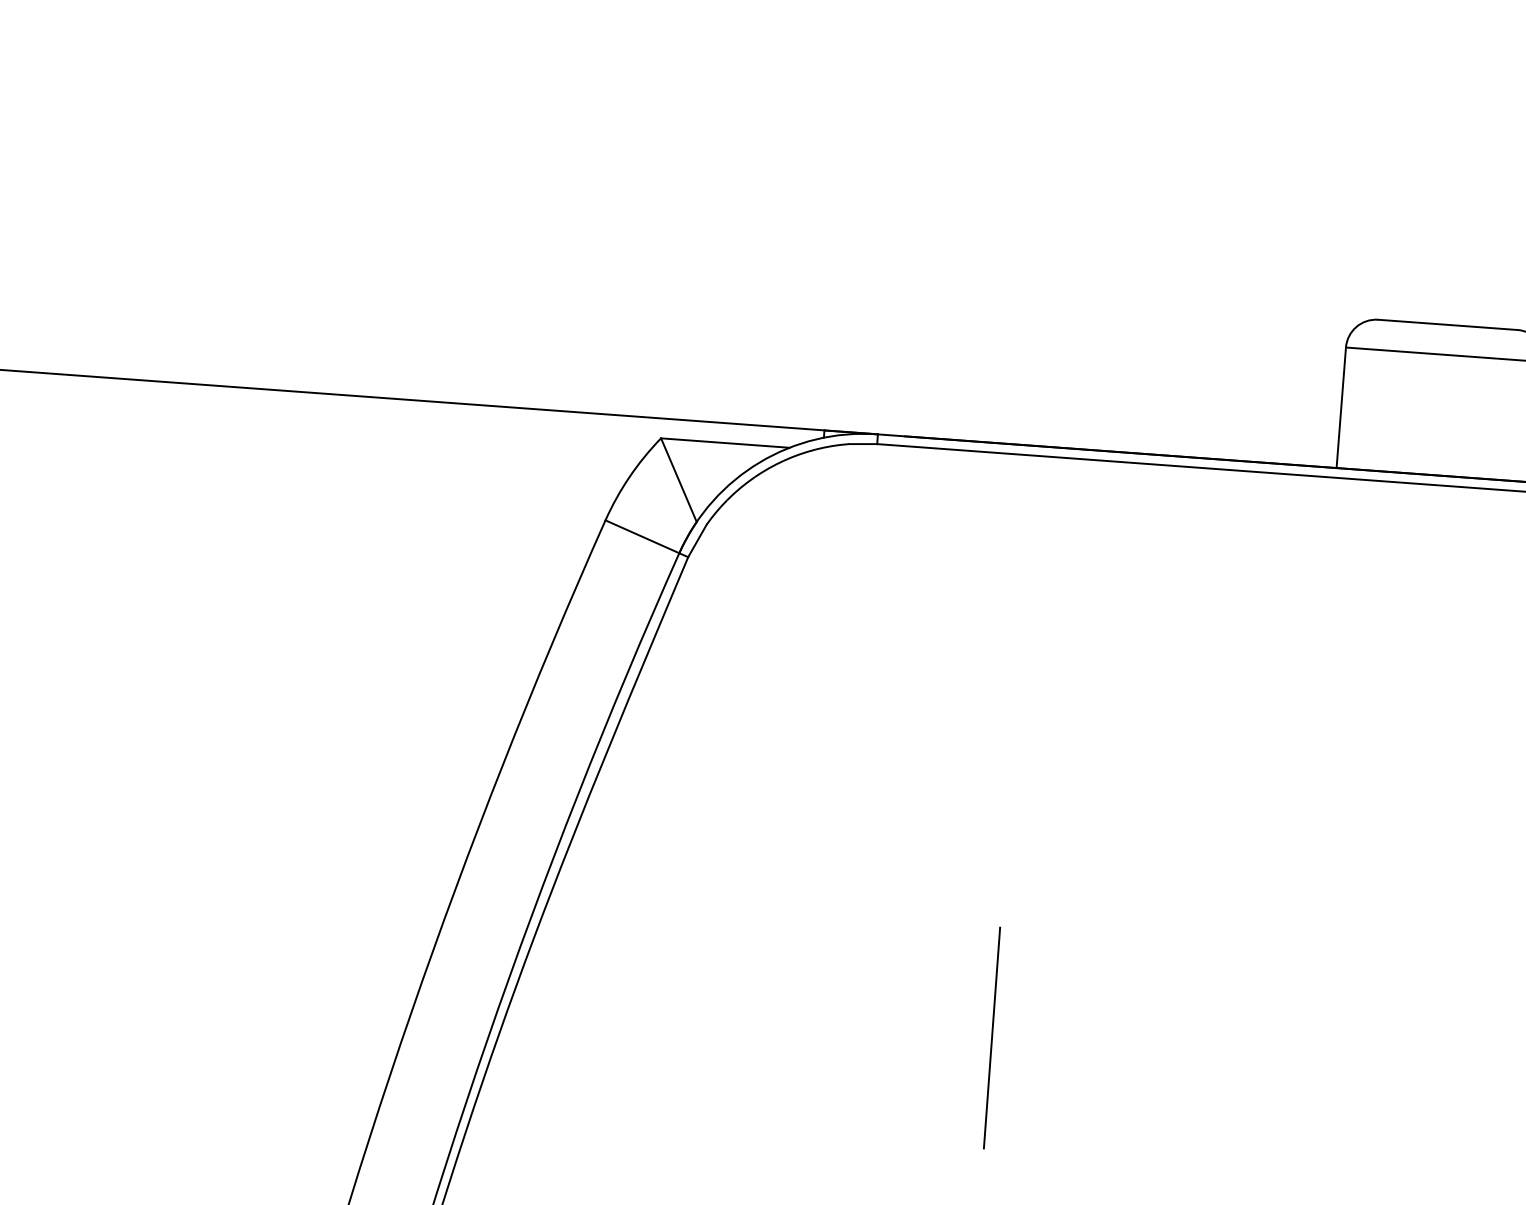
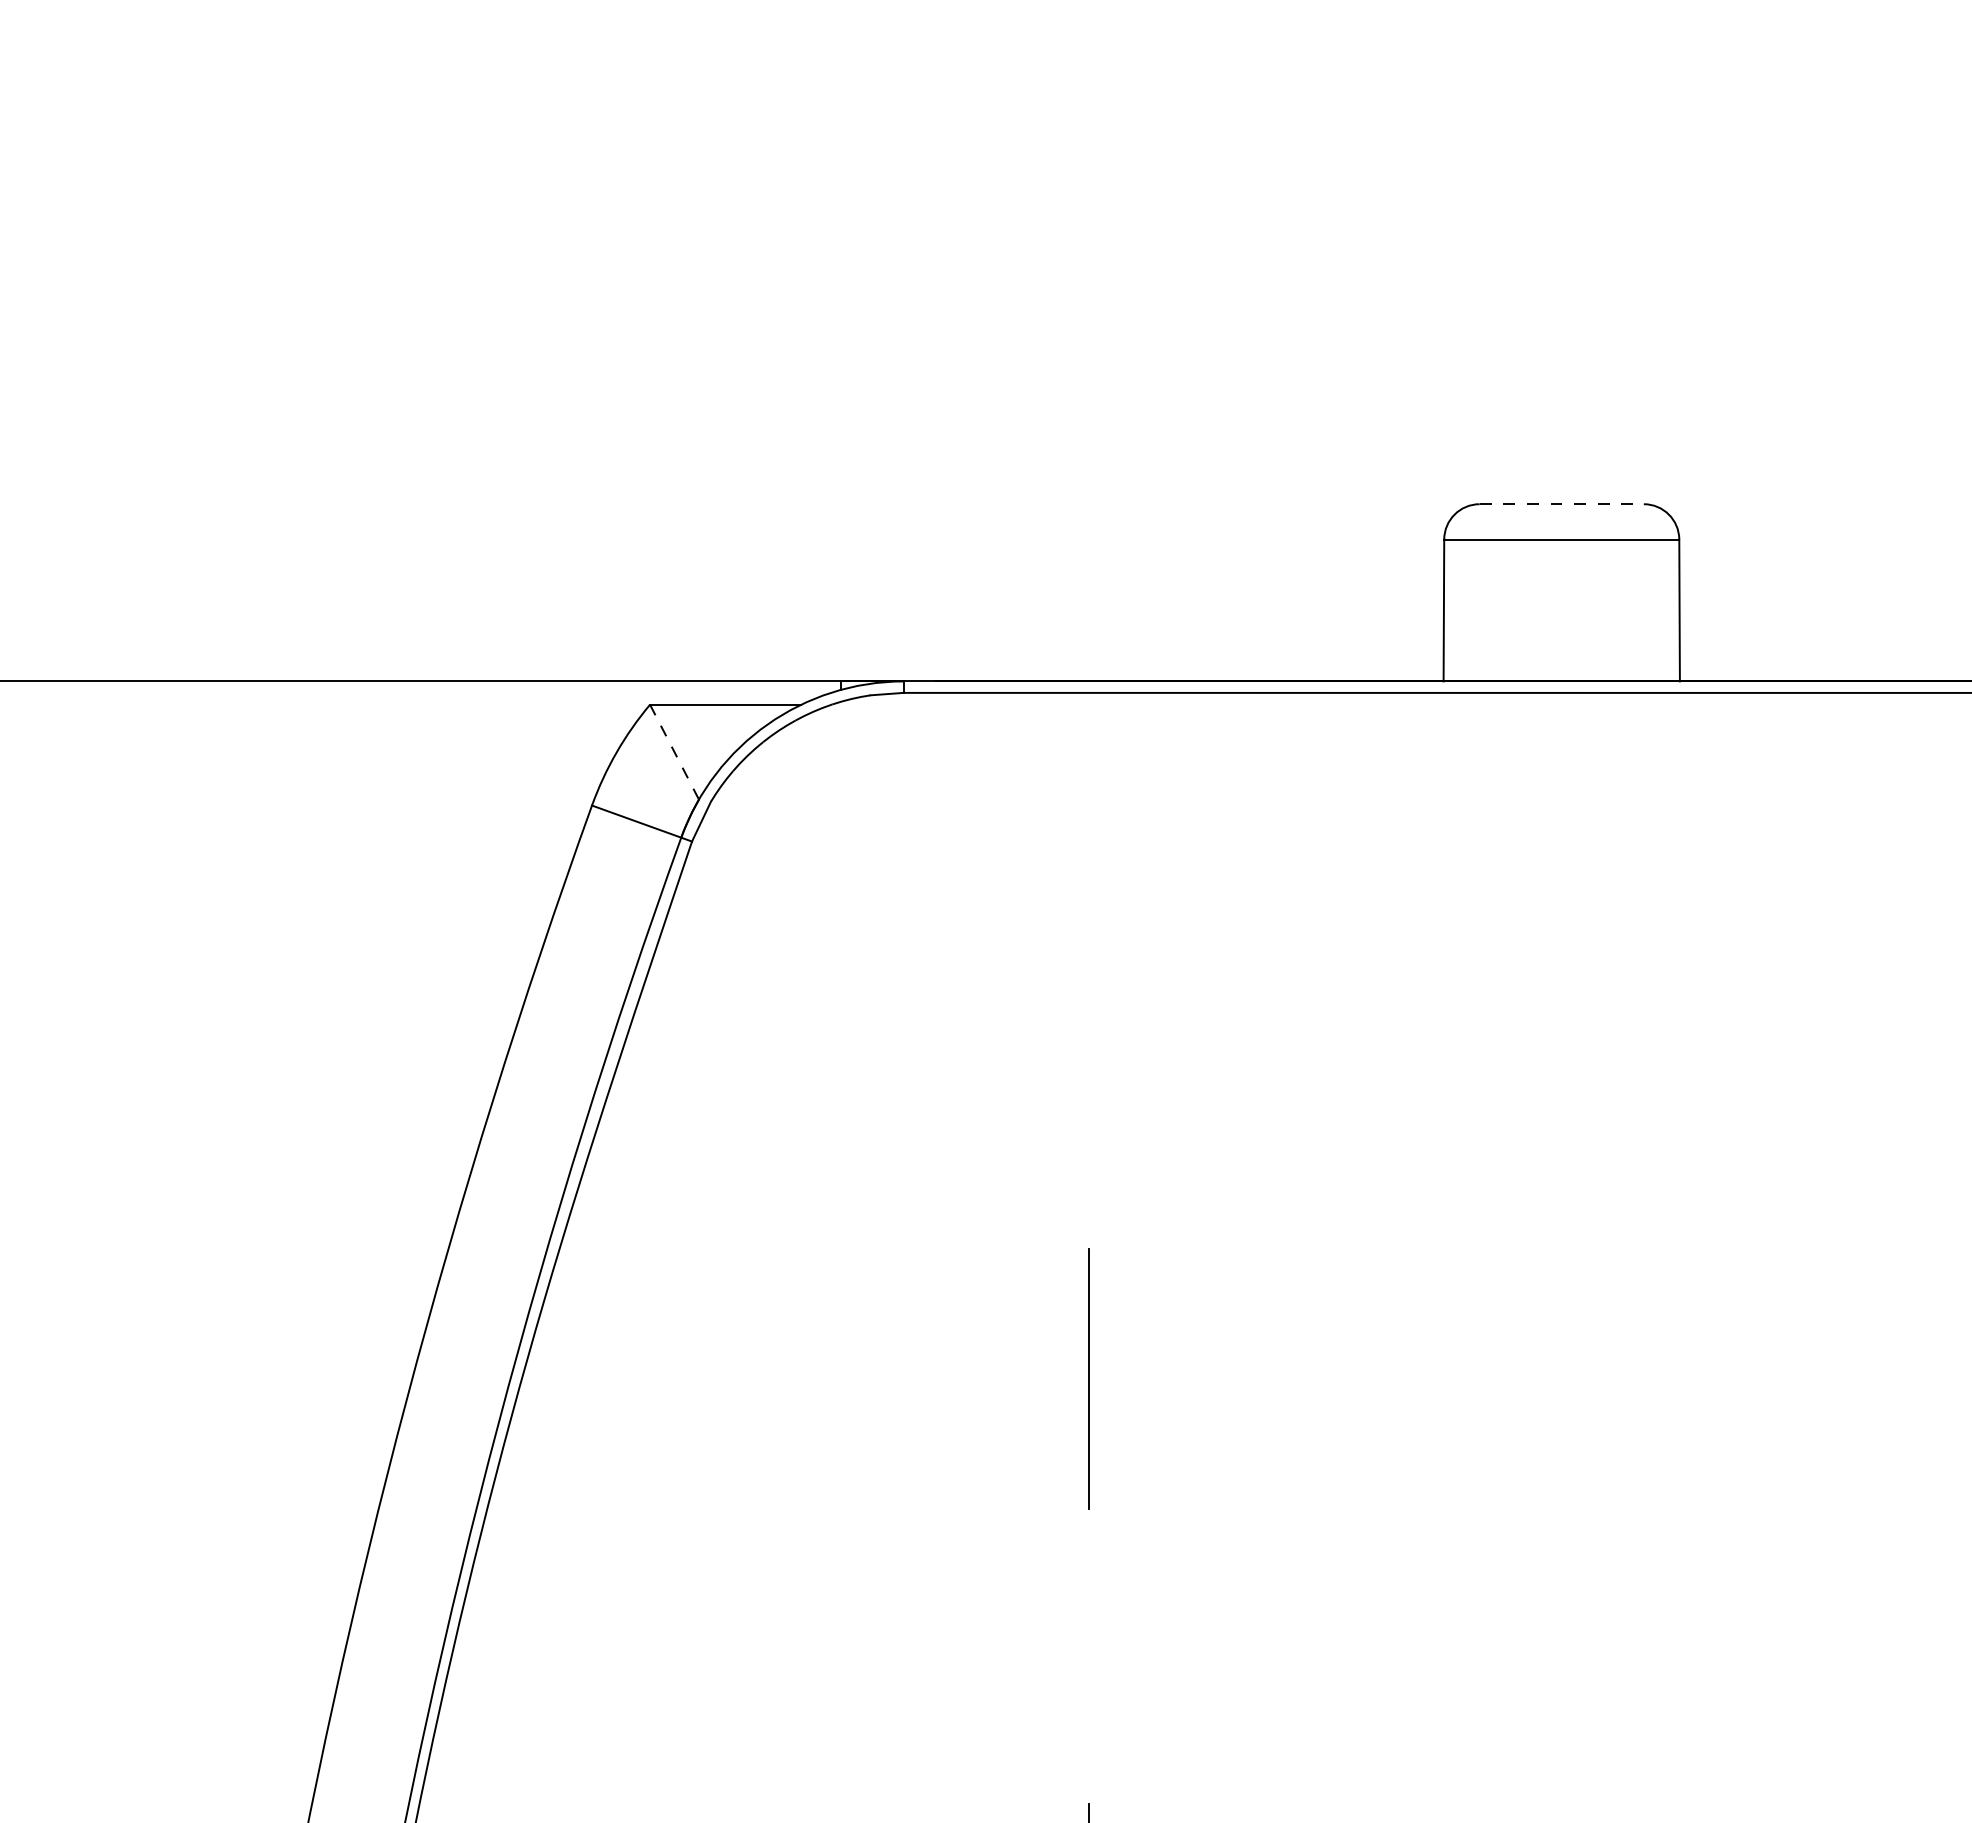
line: (1448, 325) -> (1562, 504), solid -> dashed
line: (678, 480) -> (674, 752), solid -> dashed

